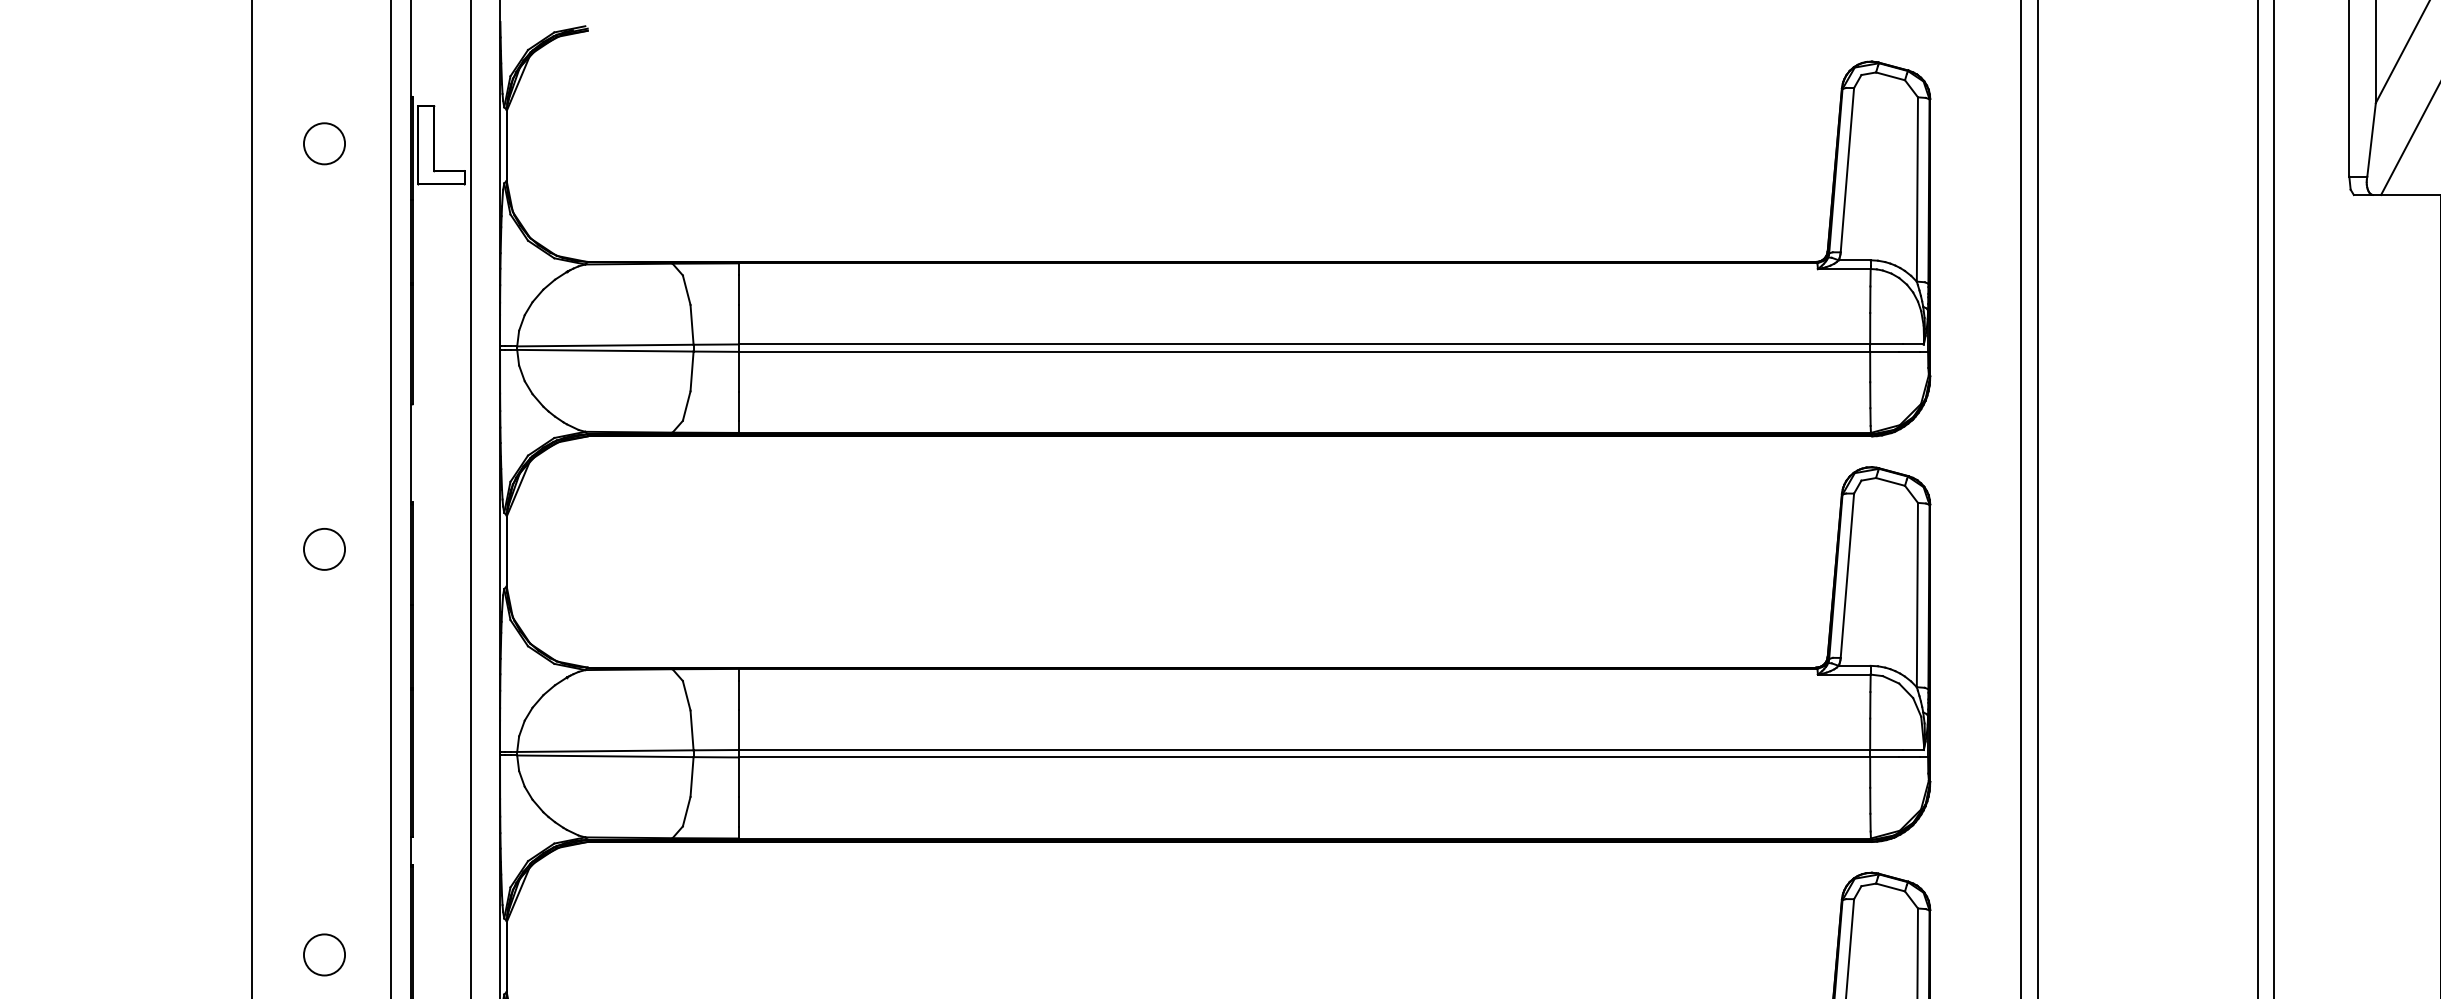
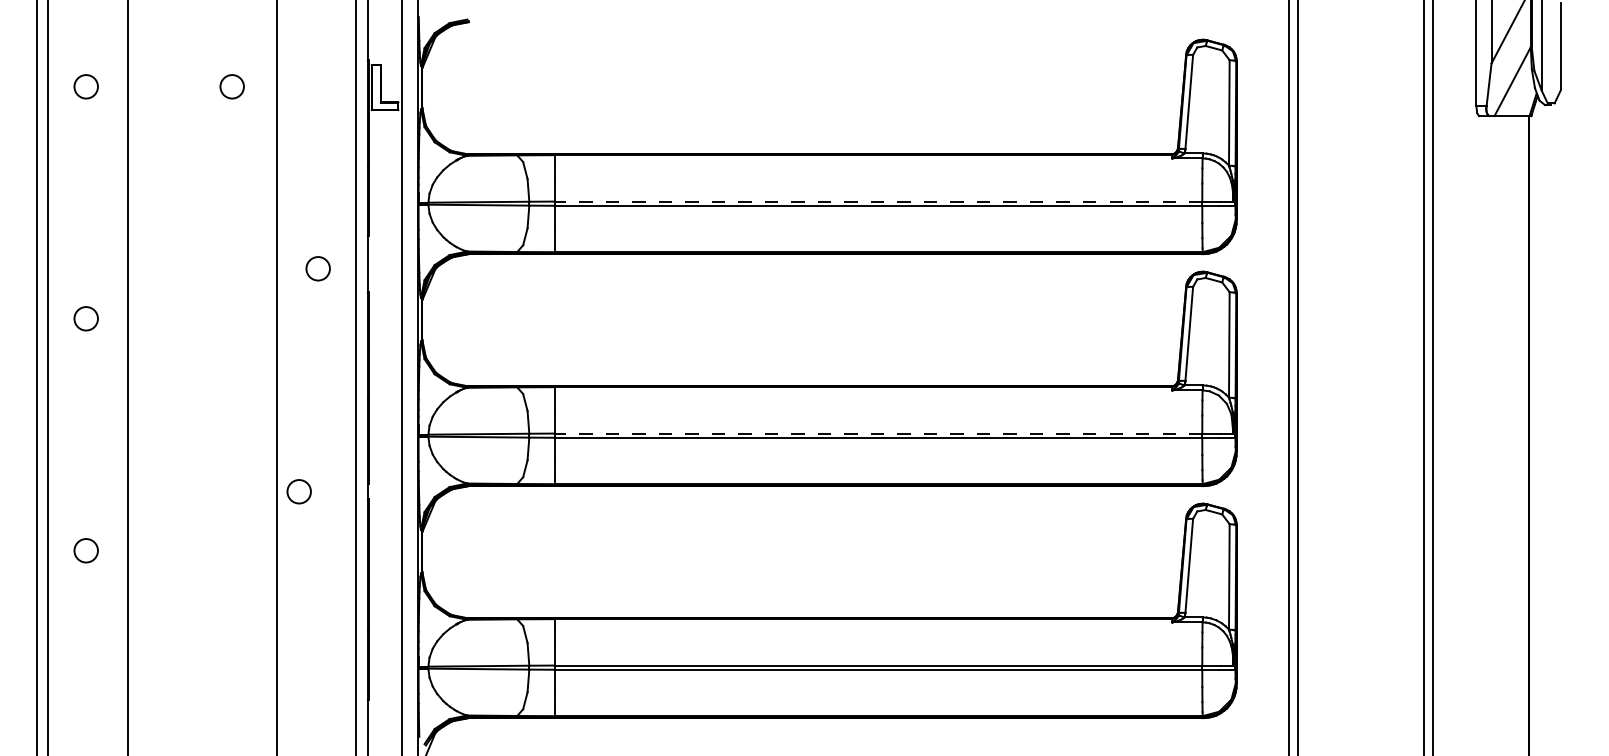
circle: (323, 143) -> (231, 86), moved
line: (1304, 344) -> (878, 201), solid -> dashed
circle: (323, 548) -> (317, 268), moved
line: (1304, 749) -> (878, 433), solid -> dashed
circle: (323, 954) -> (298, 491), moved

